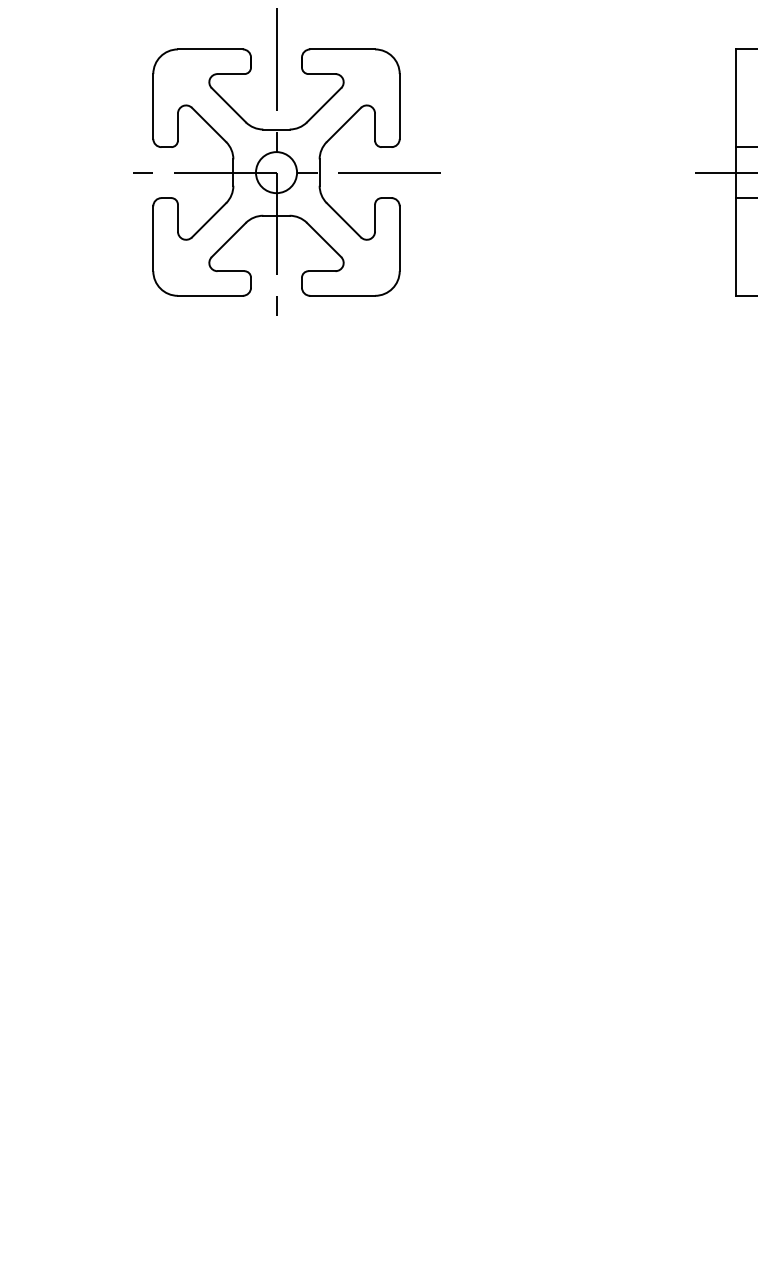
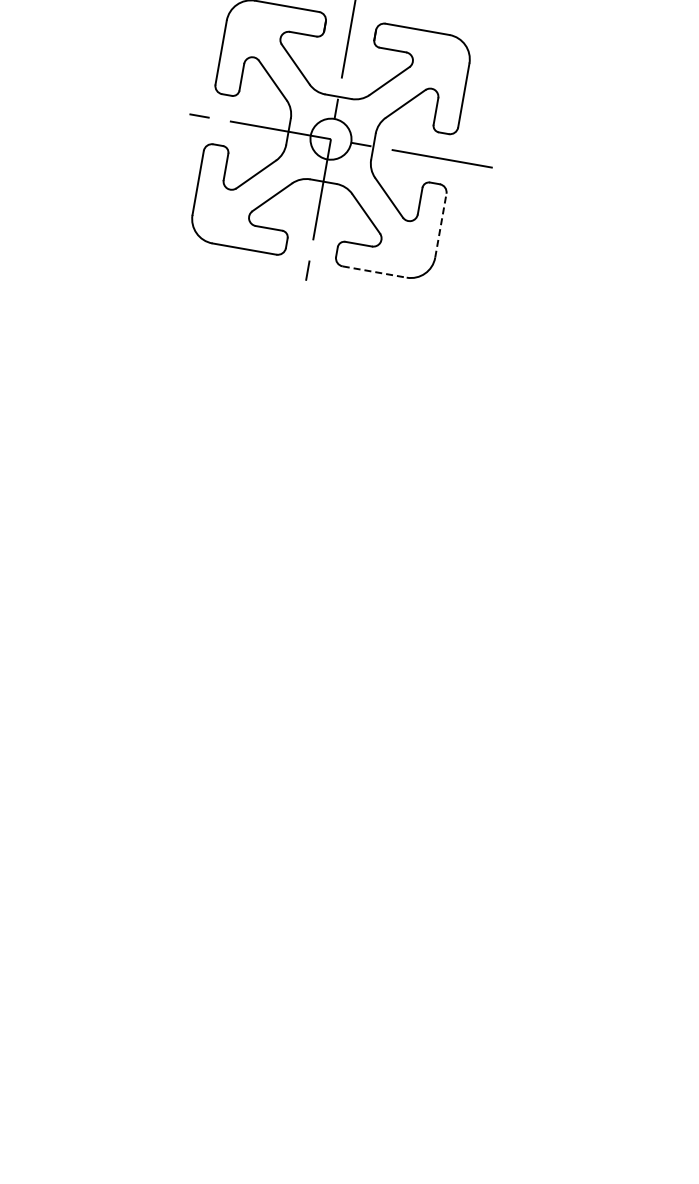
line: (399, 238) -> (440, 225), solid -> dashed
line: (343, 295) -> (375, 271), solid -> dashed

